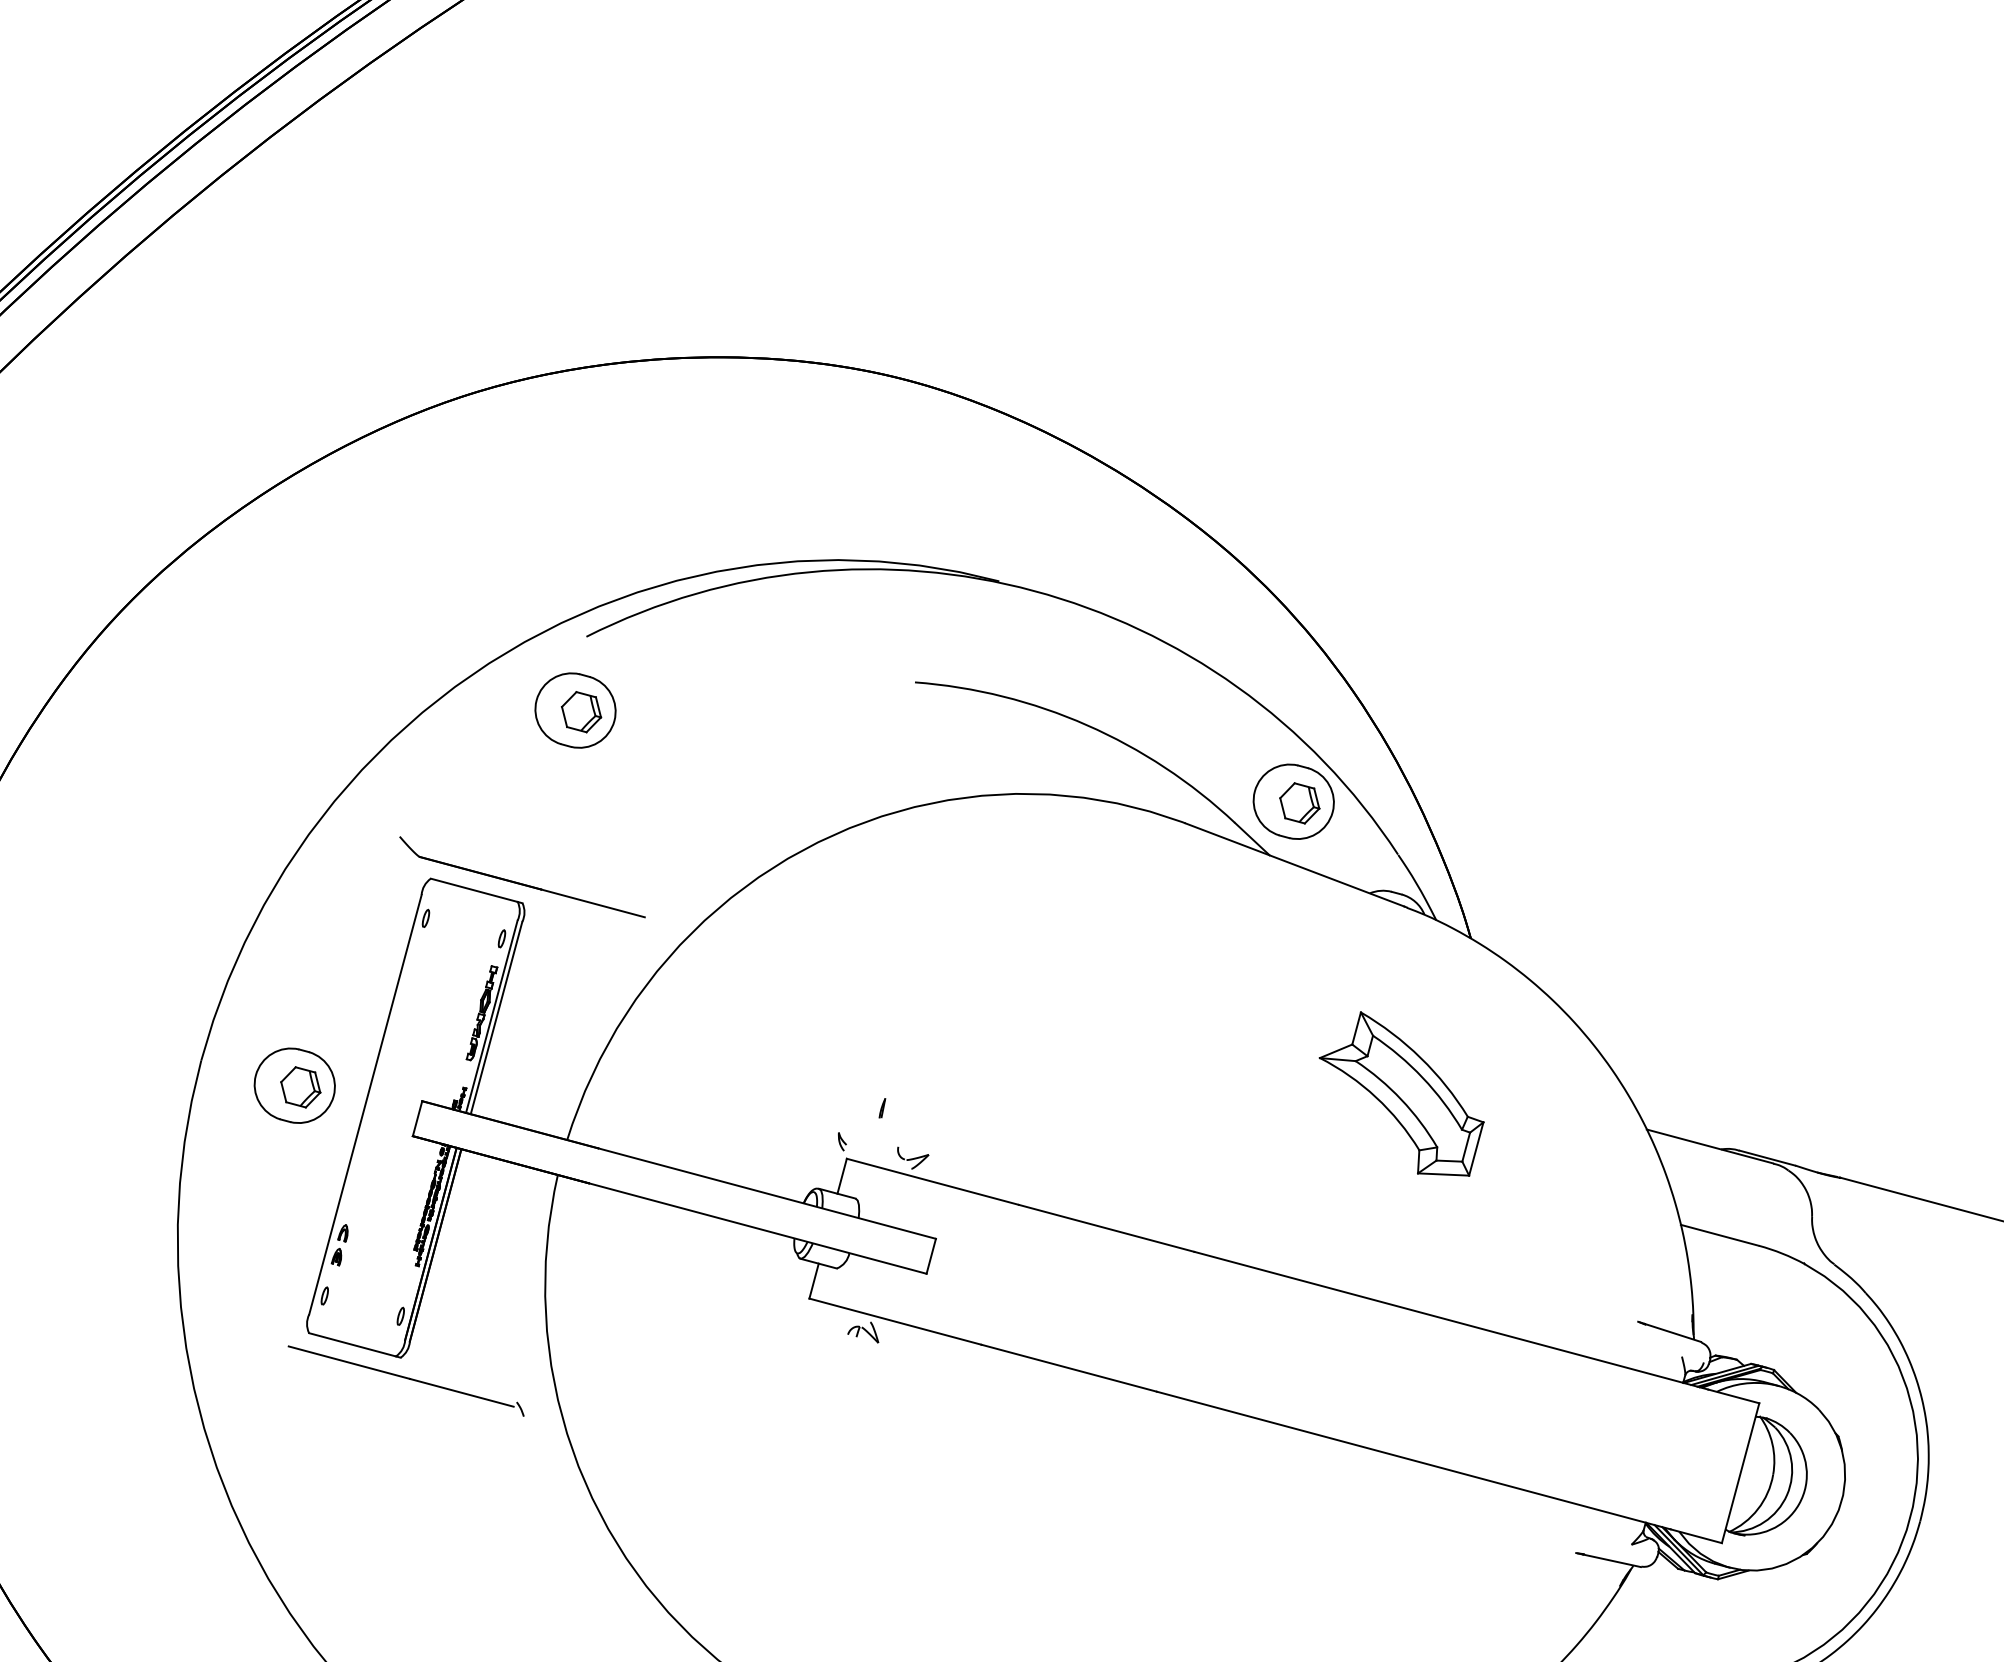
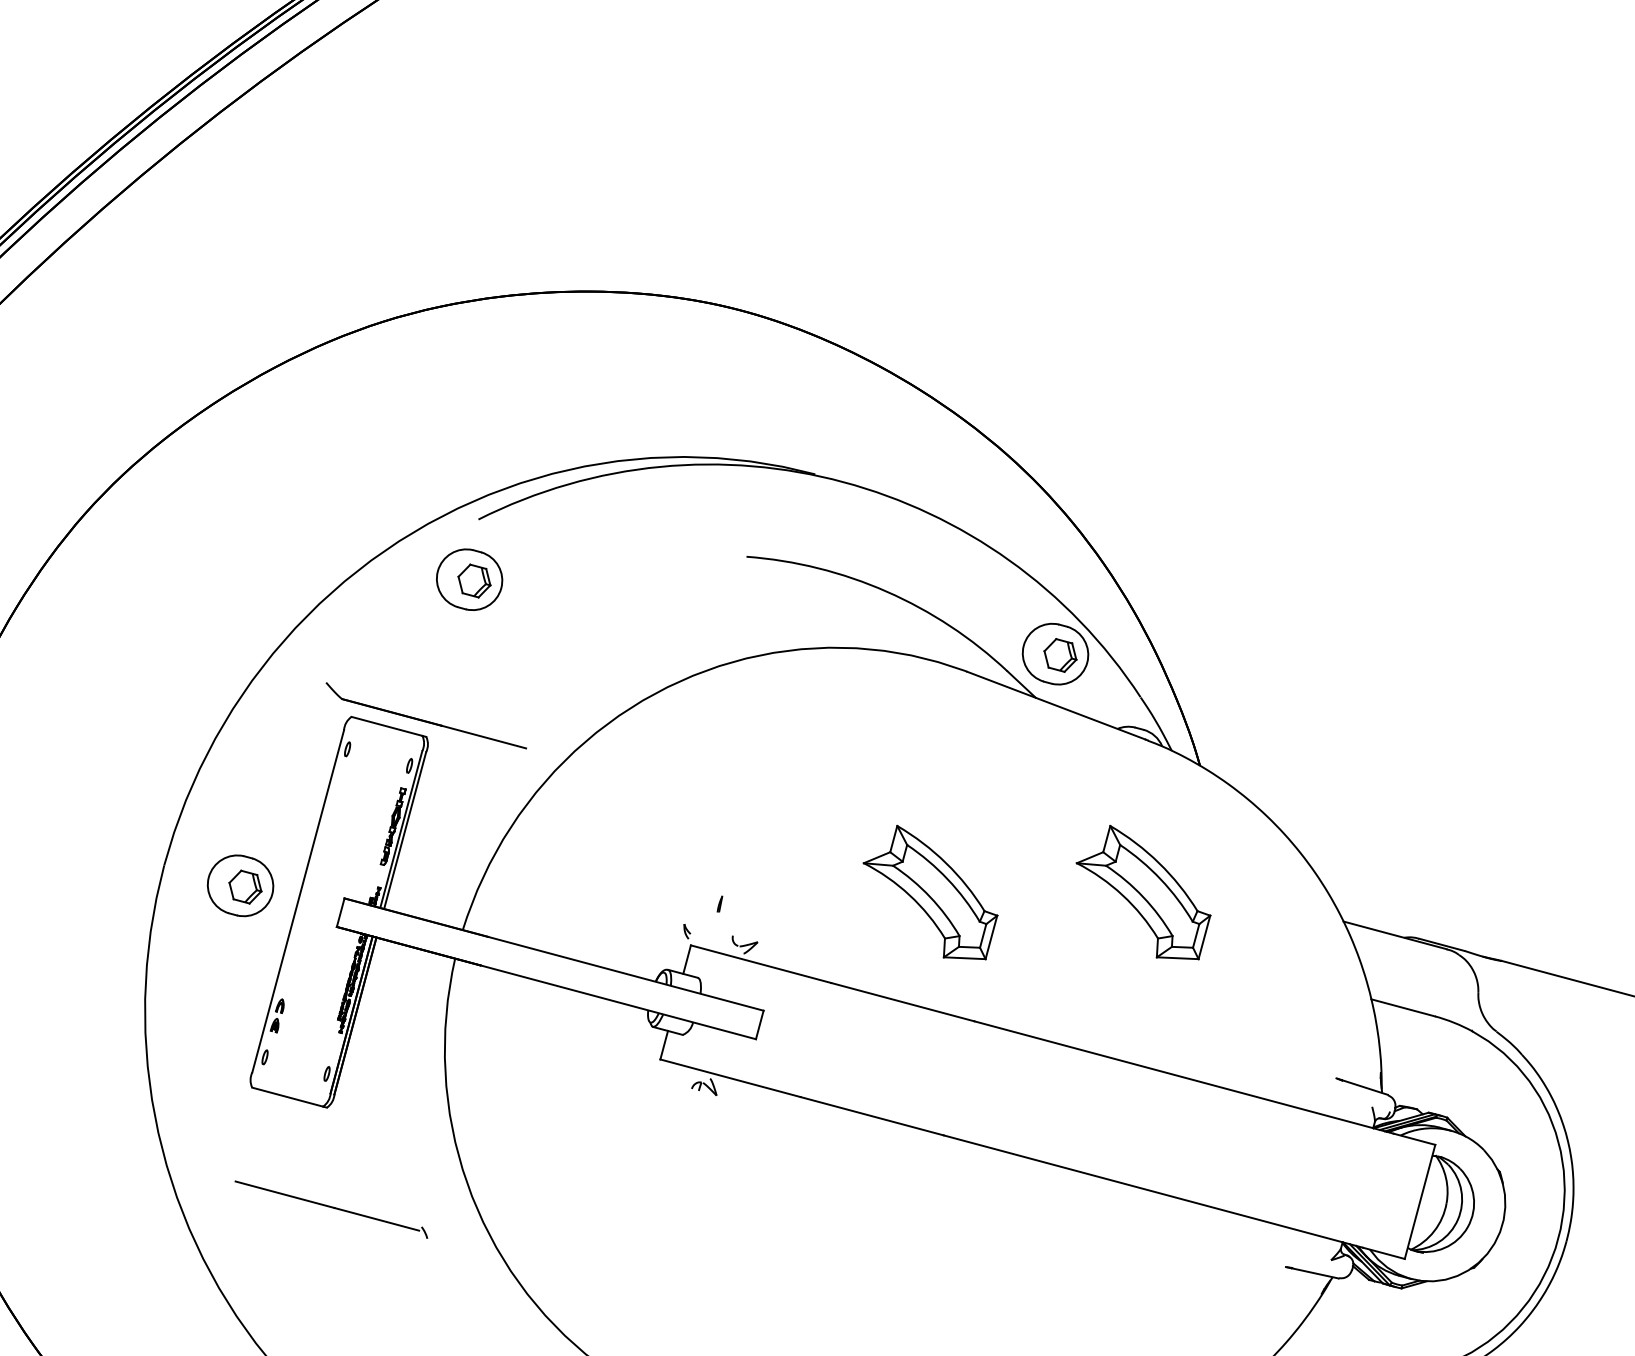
part: (1140, 1093) -> (930, 892), added
part: (406, 1380) -> (331, 1209), moved

